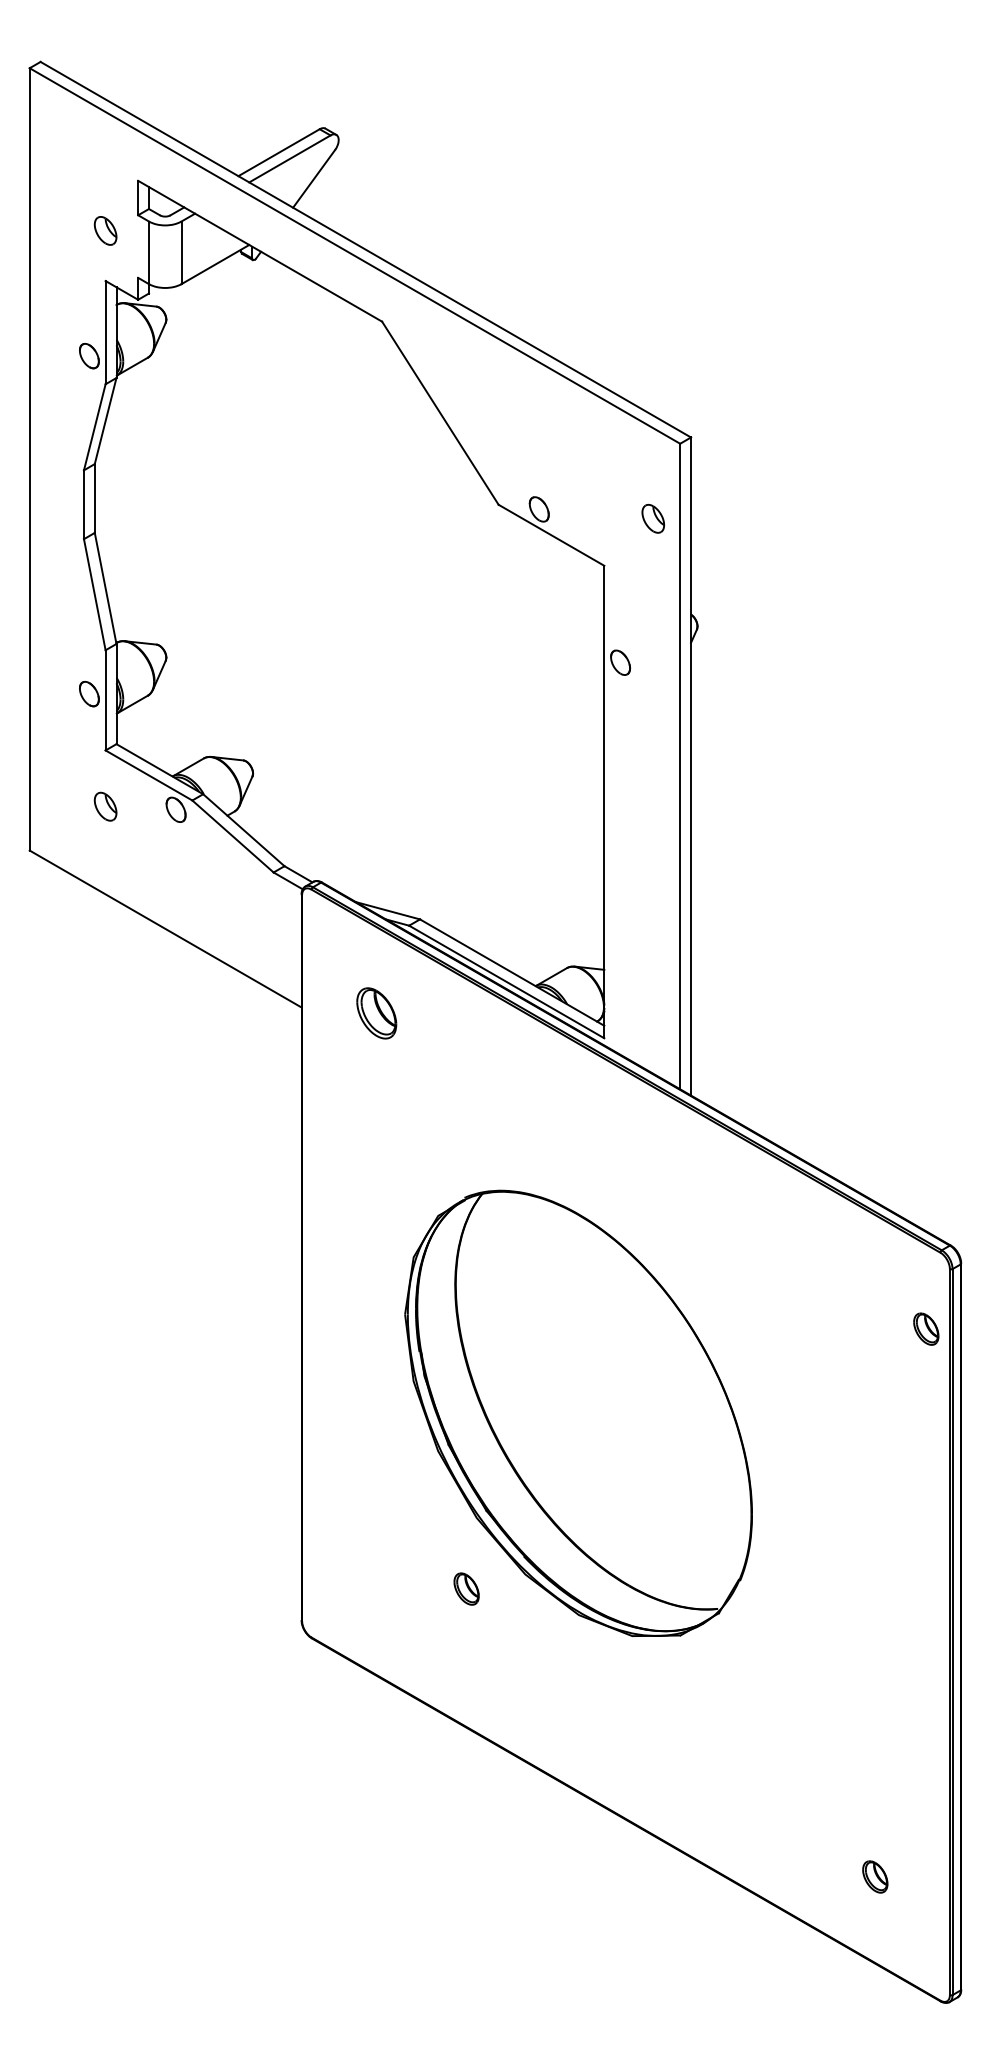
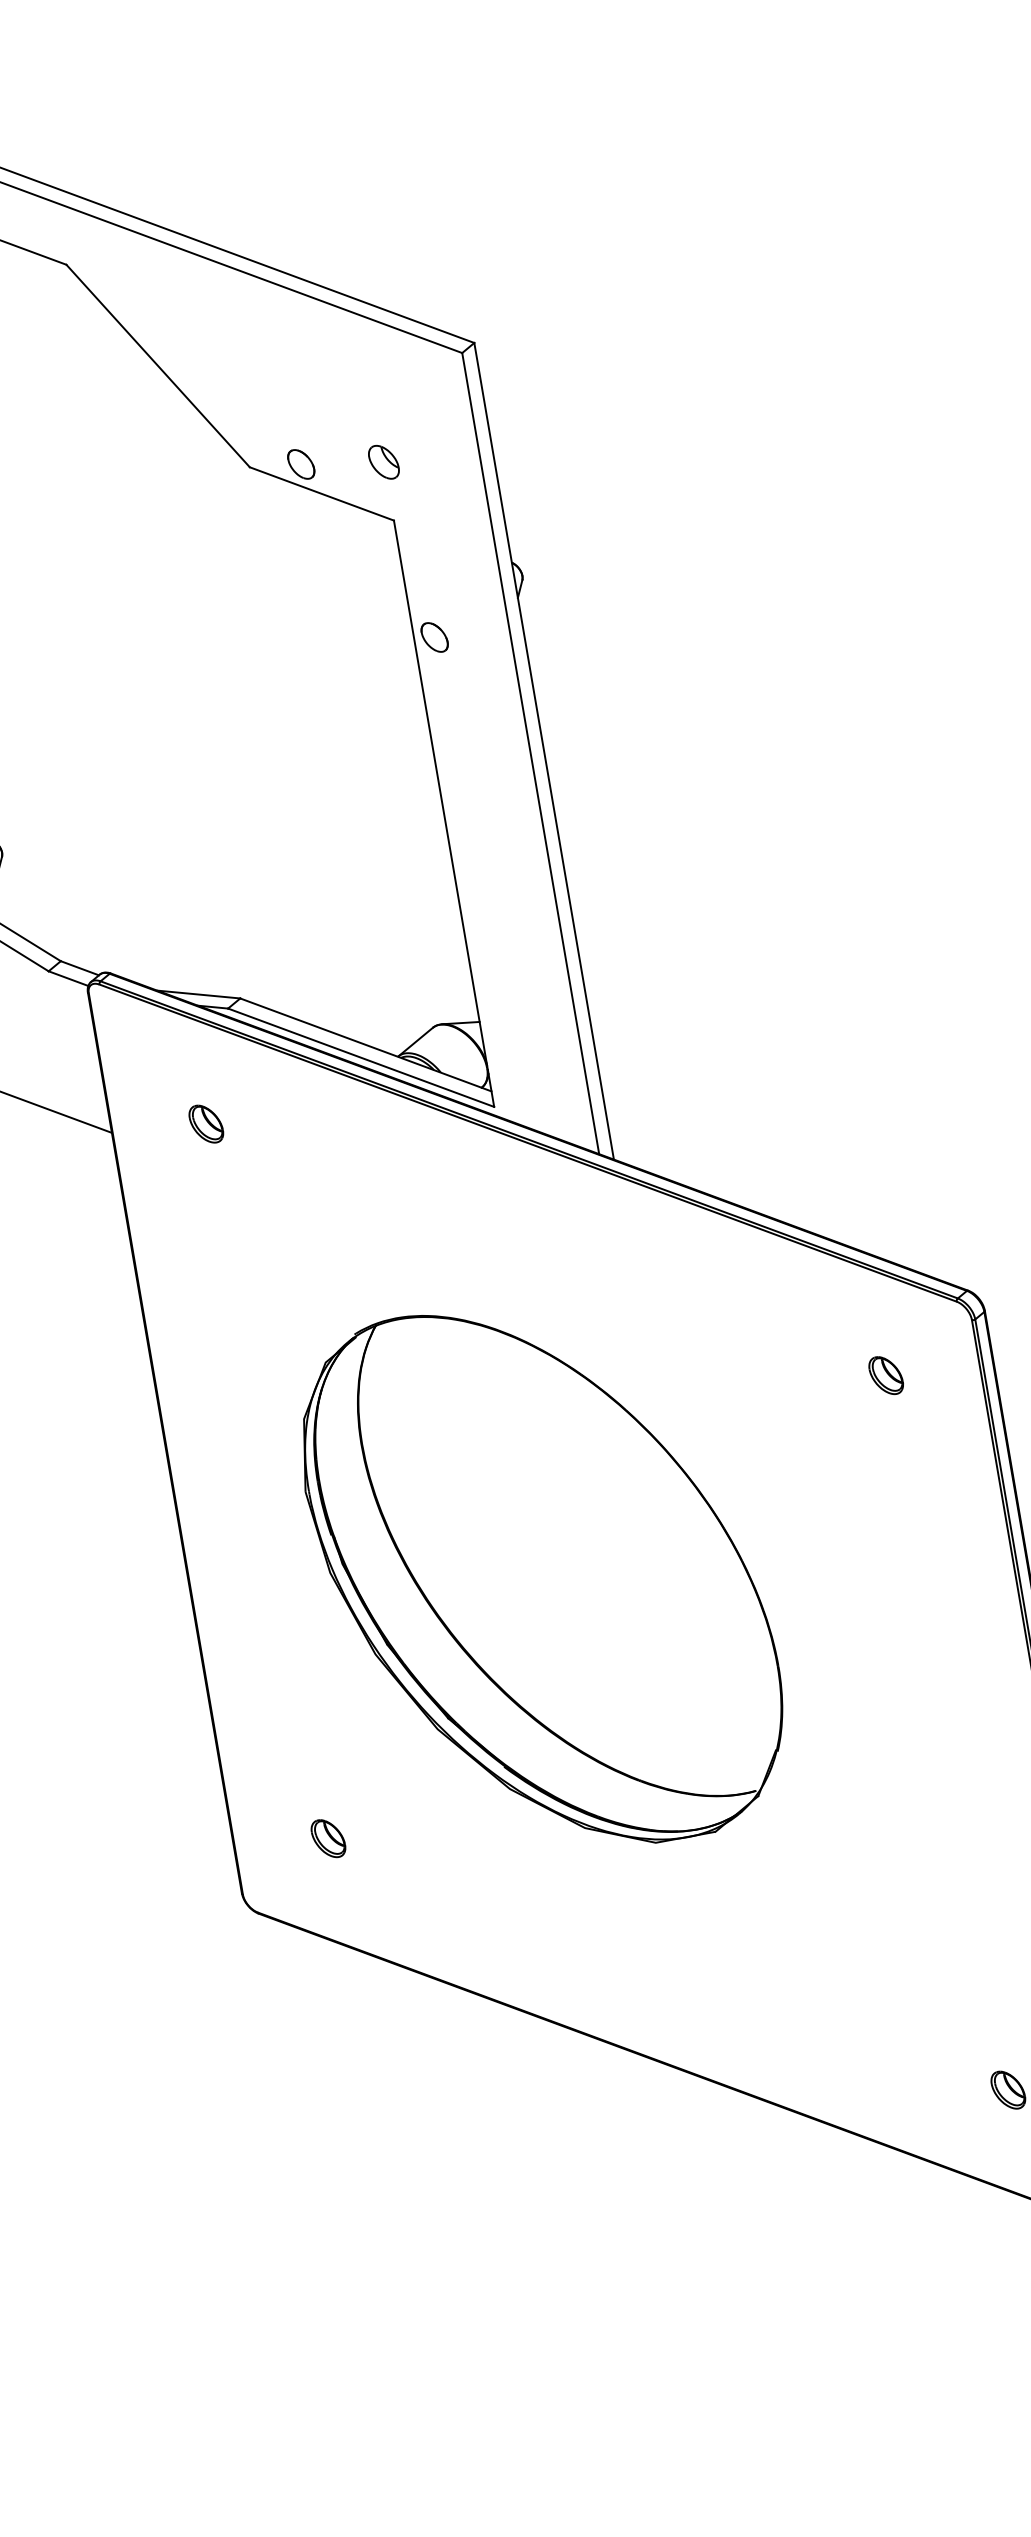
part: (653, 518) -> (384, 461), moved
part: (376, 1012) -> (206, 1123), size x0.62
part: (926, 1328) -> (886, 1374), moved
part: (466, 1588) -> (328, 1837), moved

